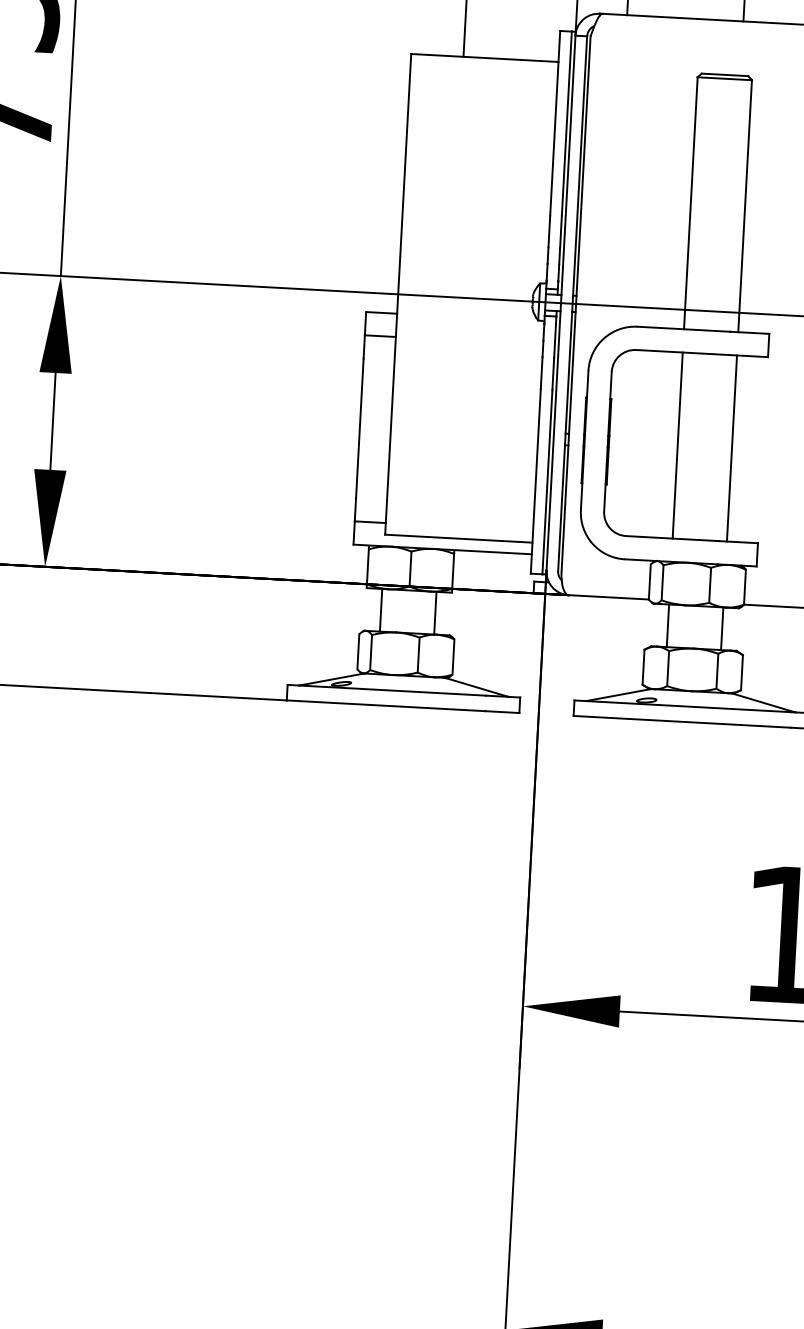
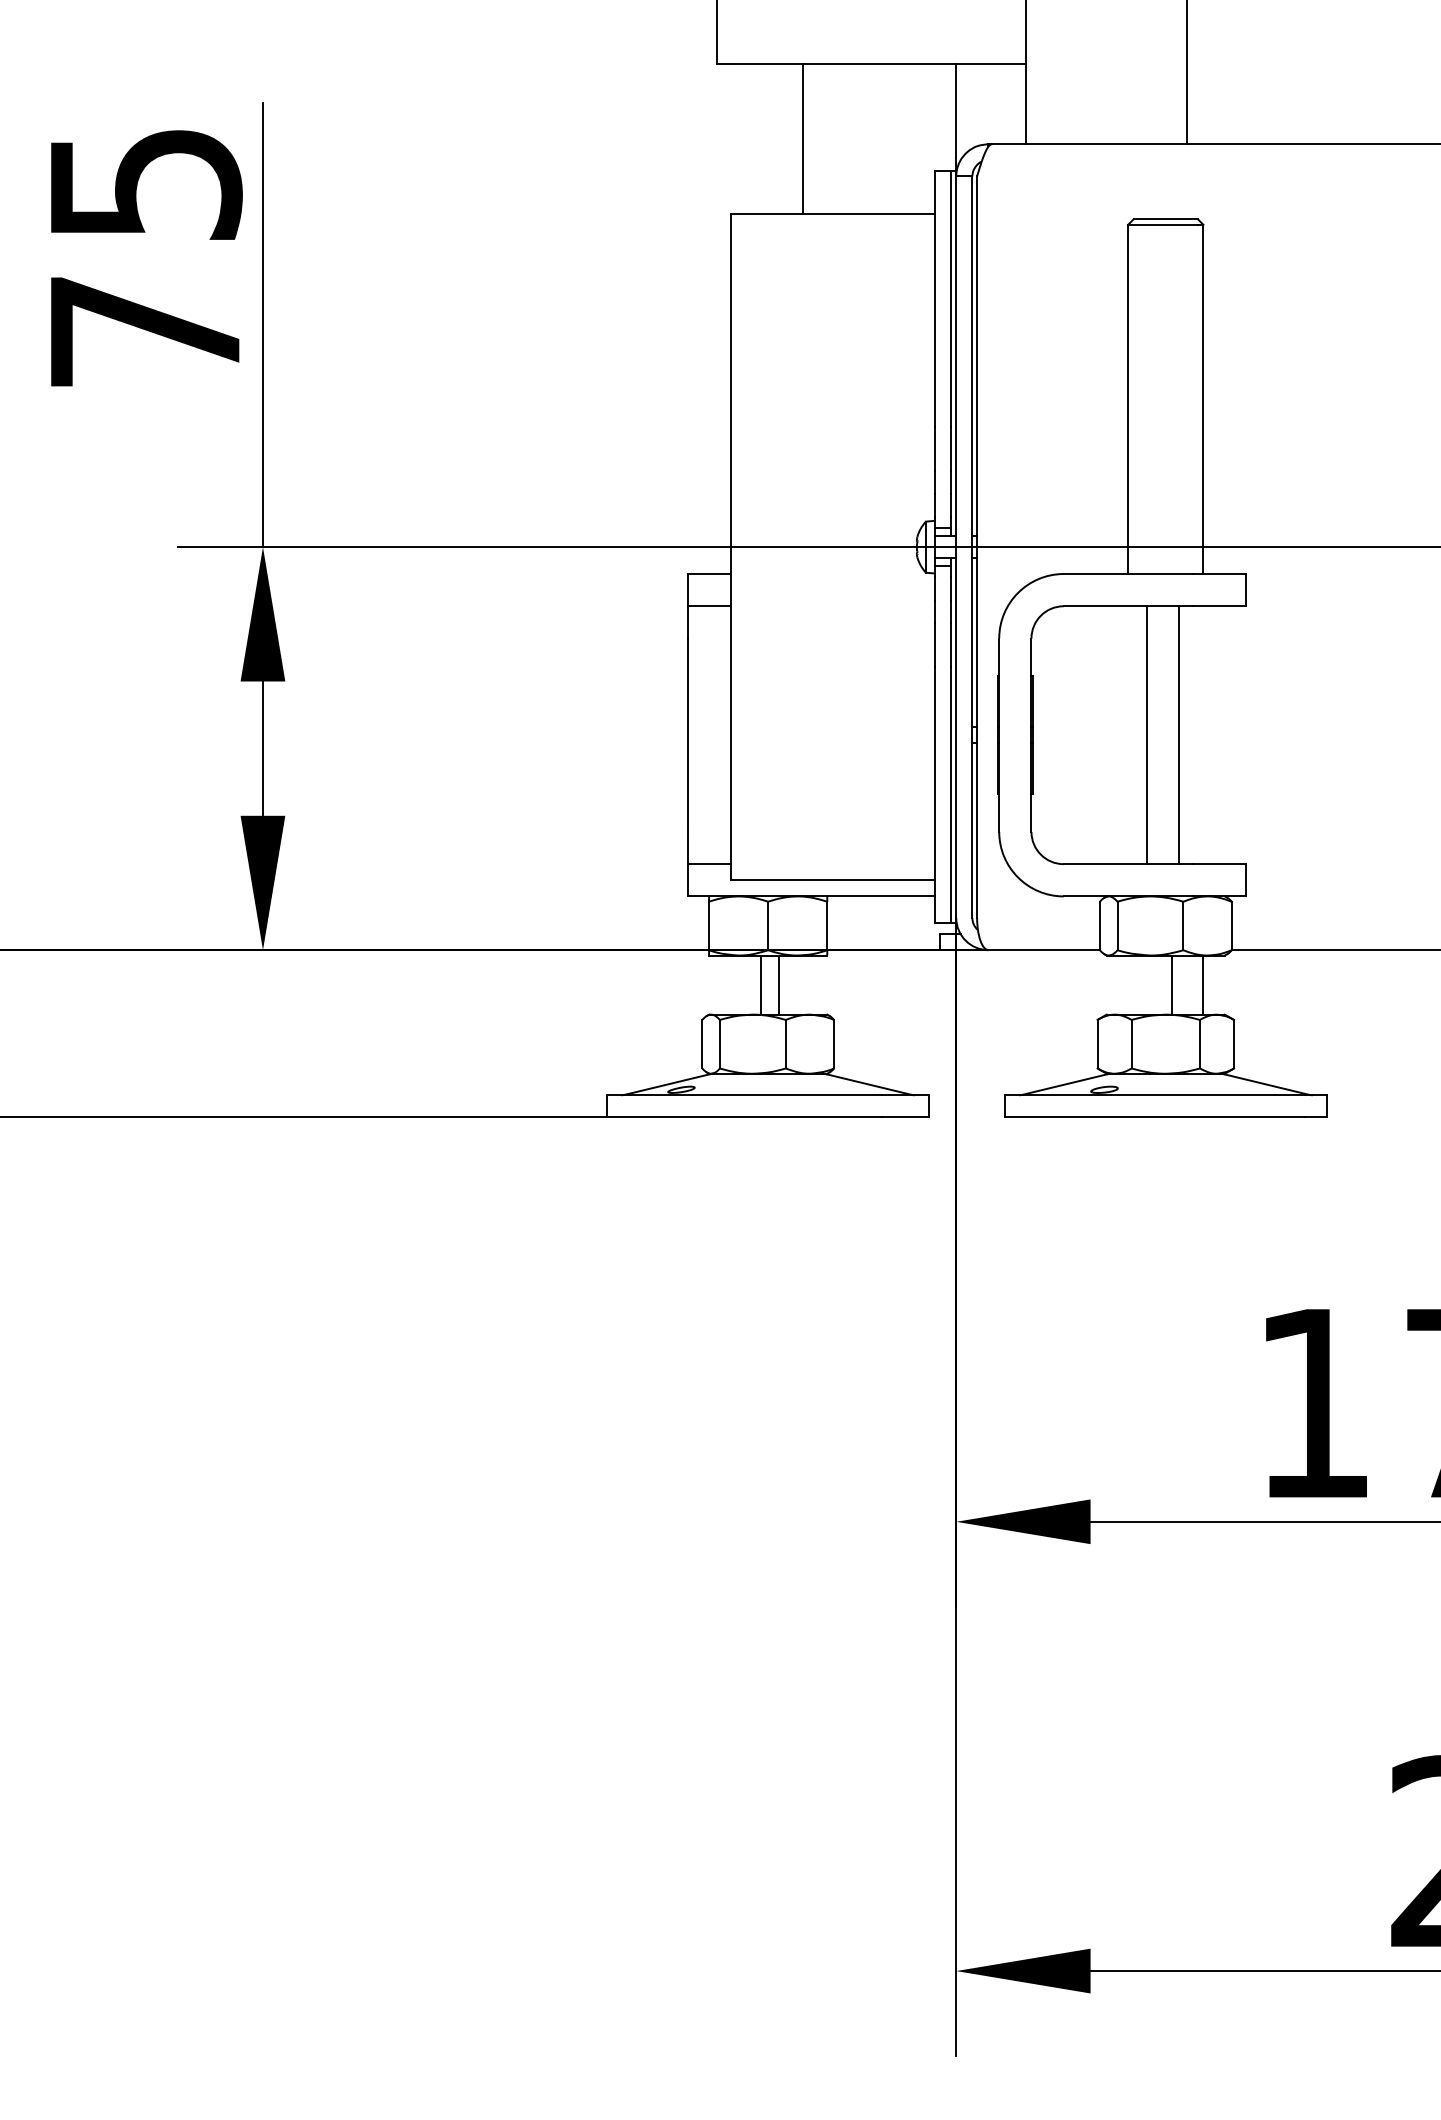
line: (677, 445) -> (1179, 735), moved
line: (732, 448) -> (1147, 735), moved
line: (381, 609) -> (778, 984), moved
line: (435, 612) -> (760, 984), moved
line: (668, 625) -> (1172, 984), moved

